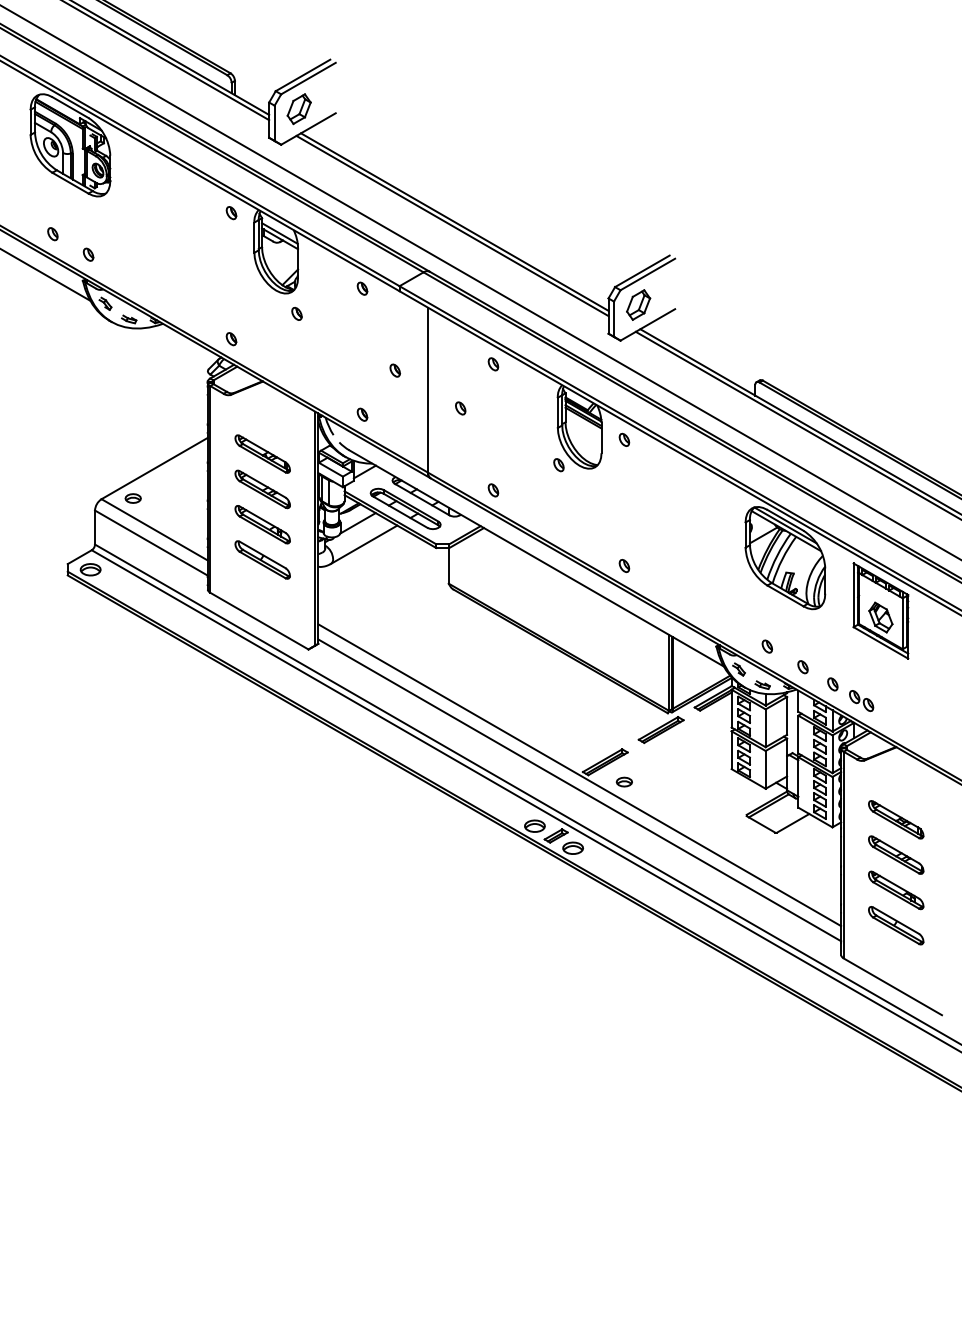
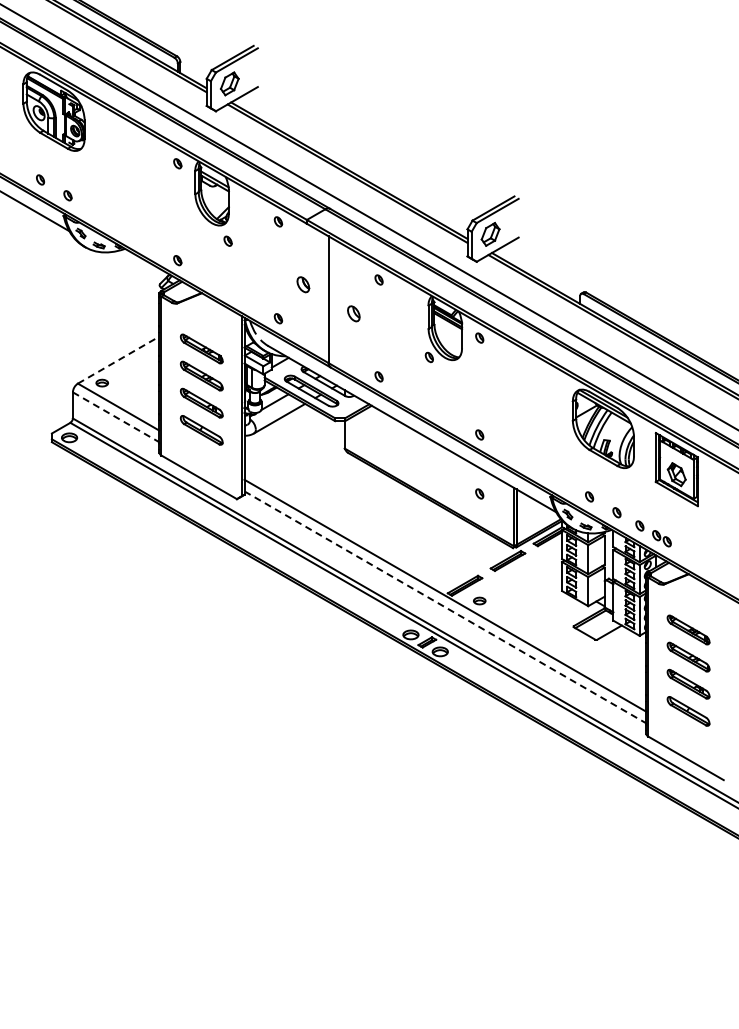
part: (395, 370) -> (303, 284), size x1.6
part: (460, 407) -> (353, 313), size x1.6
line: (155, 467) -> (119, 359), solid -> dashed
line: (151, 543) -> (116, 417), solid -> dashed
part: (624, 642) -> (479, 493), added
line: (579, 790) -> (445, 607), solid -> dashed

